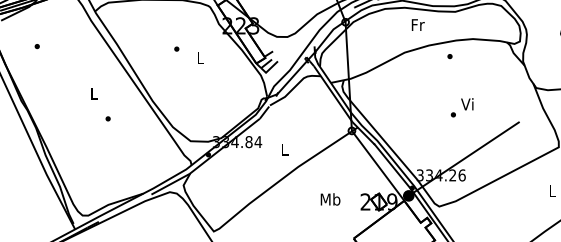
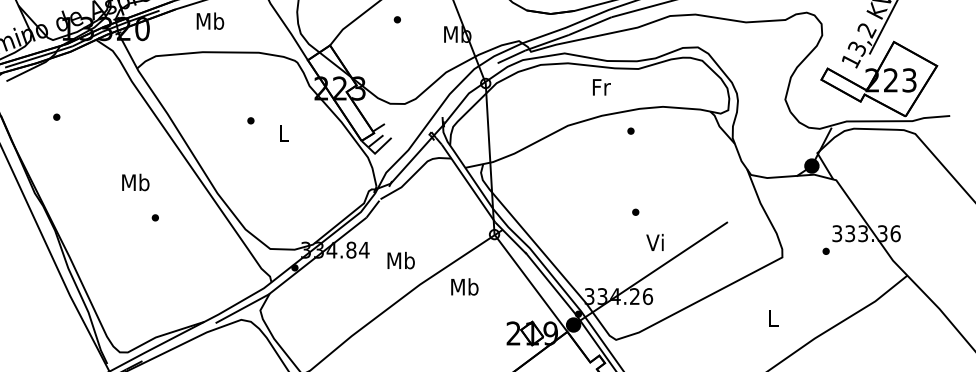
text: (418, 25) -> (601, 87), moved
text: (93, 93) -> (135, 182), L -> Mb
text: (466, 103) -> (654, 241), moved
text: (284, 149) -> (400, 260), L -> Mb
text: (330, 199) -> (464, 286), moved

